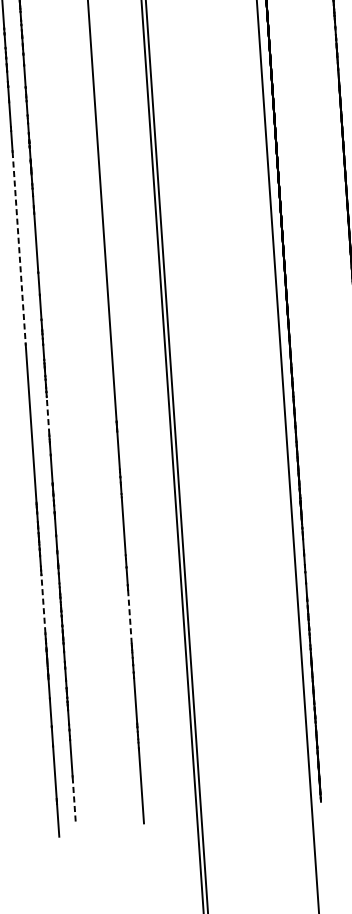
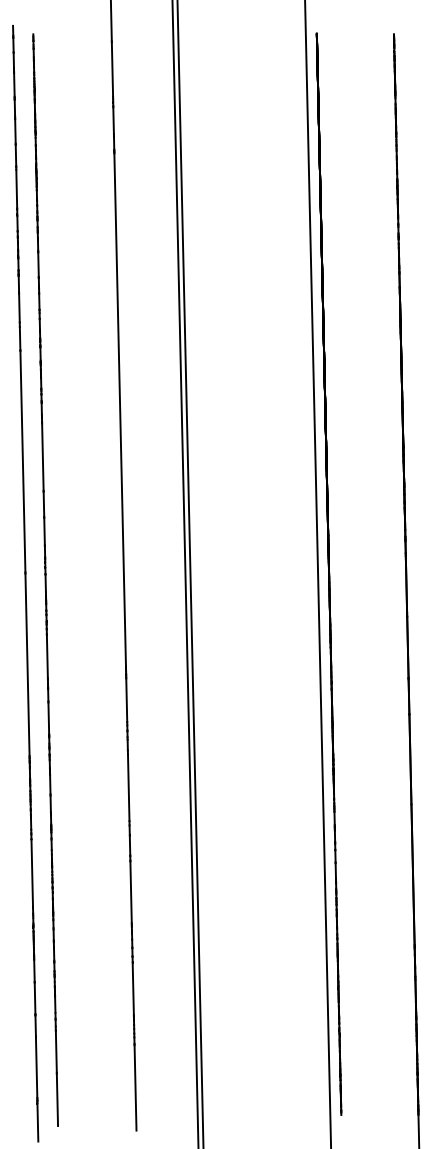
line: (18, 247) -> (22, 461), dashed -> solid
line: (48, 415) -> (47, 656), dashed -> solid
line: (43, 604) -> (32, 873), dashed -> solid
line: (130, 617) -> (131, 892), dashed -> solid
line: (74, 800) -> (57, 1100), dashed -> solid

